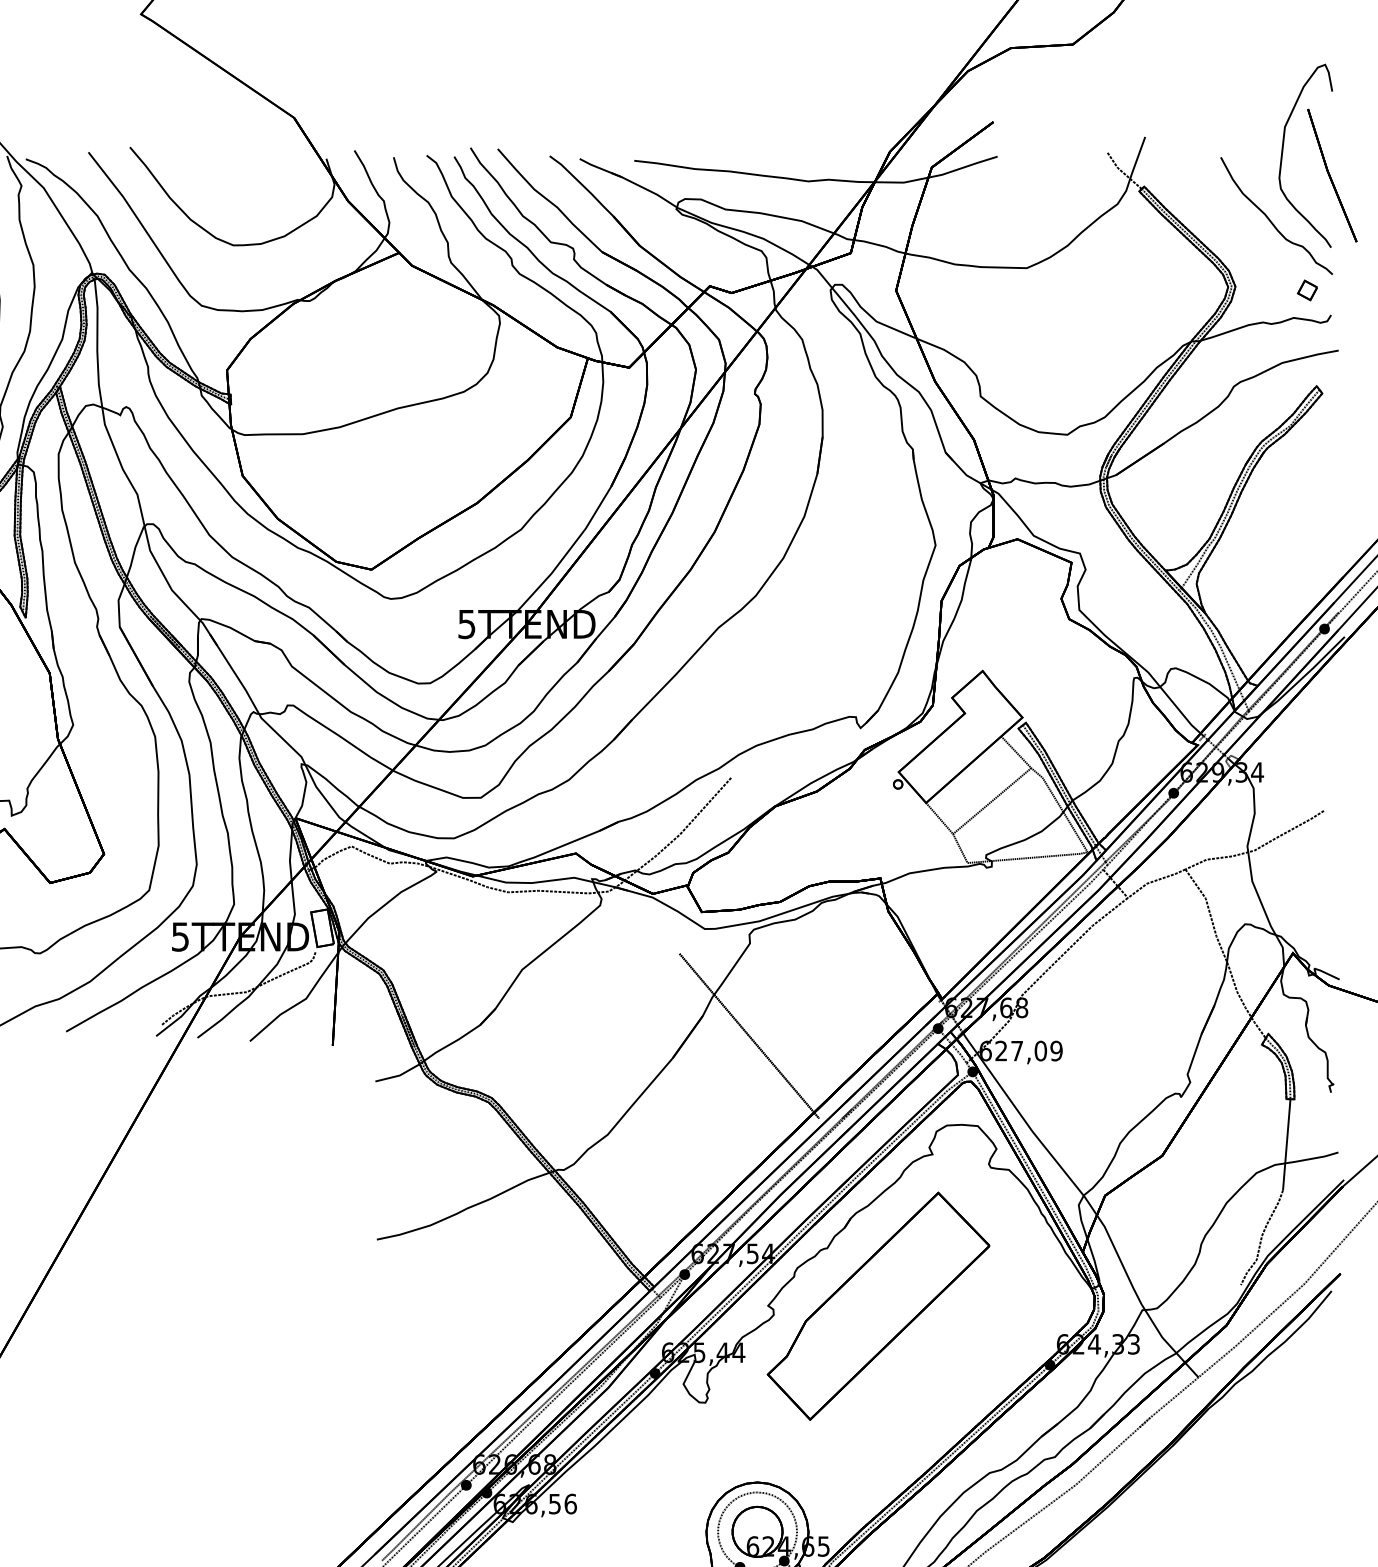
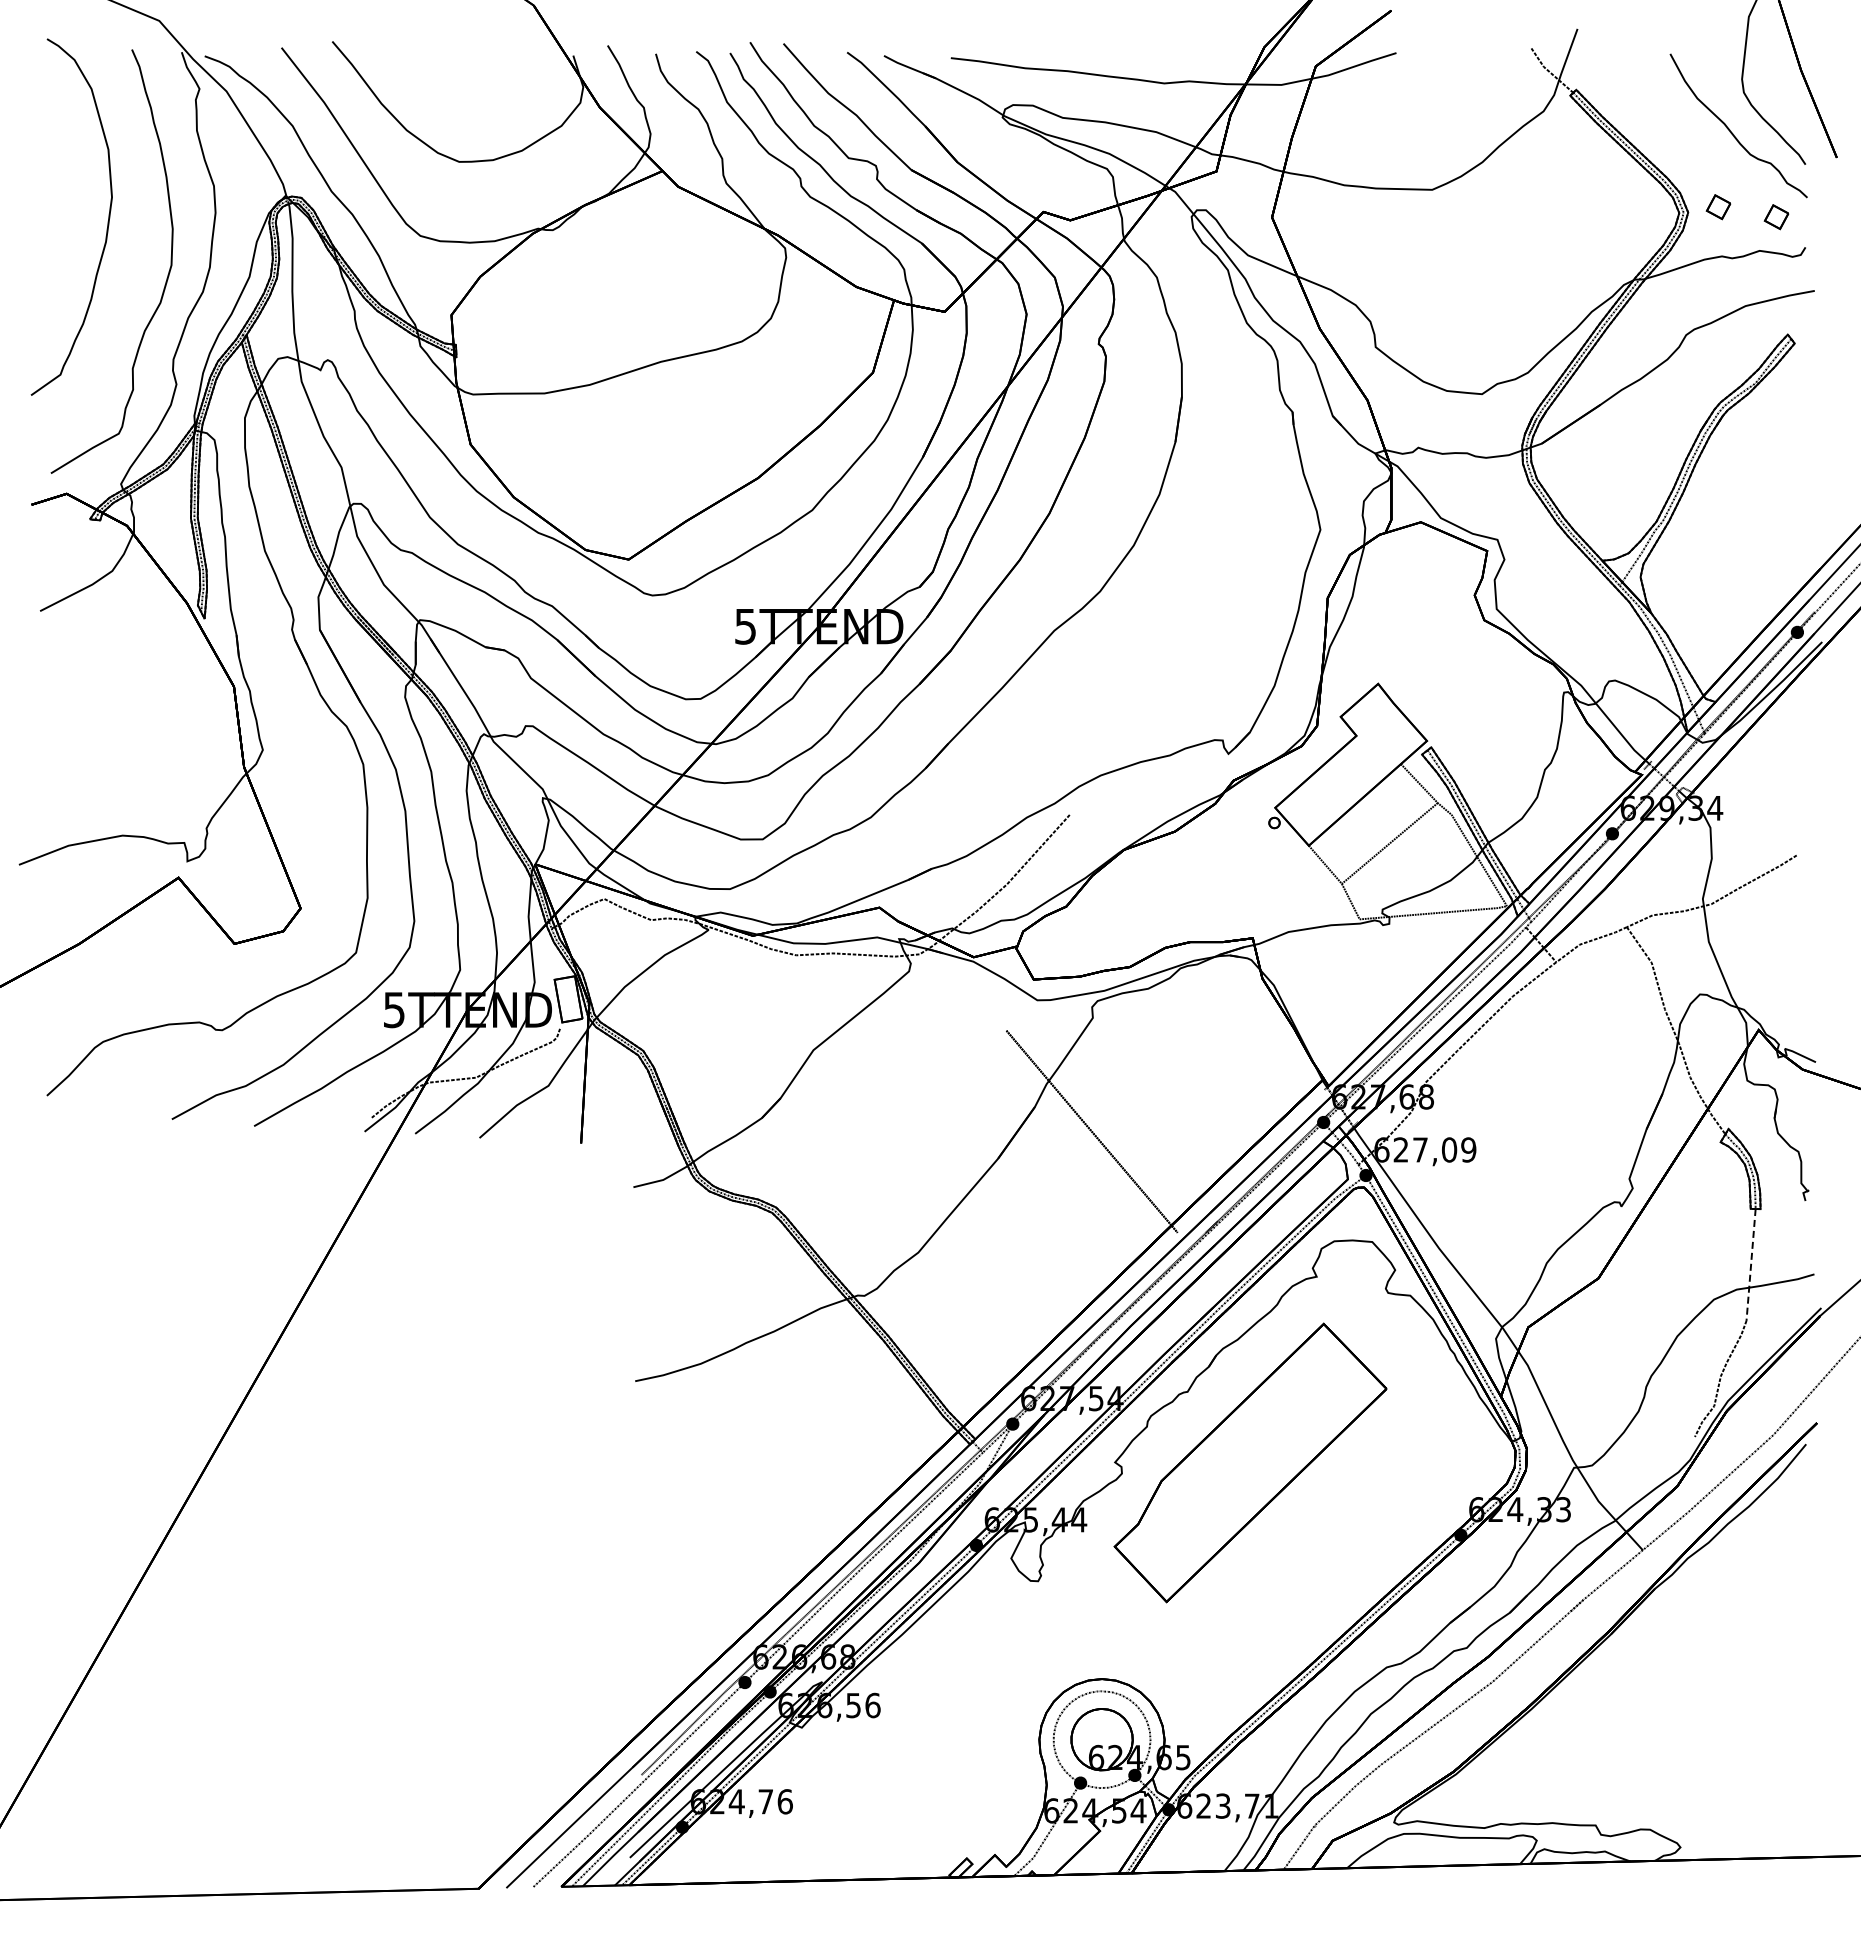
part: (1260, 282) -> (1718, 207), added
line: (1287, 1145) -> (1751, 1265), solid -> dashed

